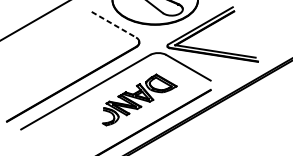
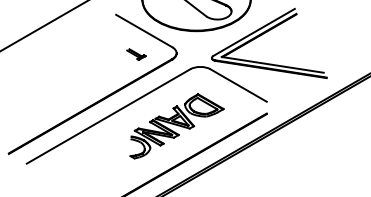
line: (114, 25) -> (144, 31), dashed -> solid
part: (107, 43) -> (136, 54), added

